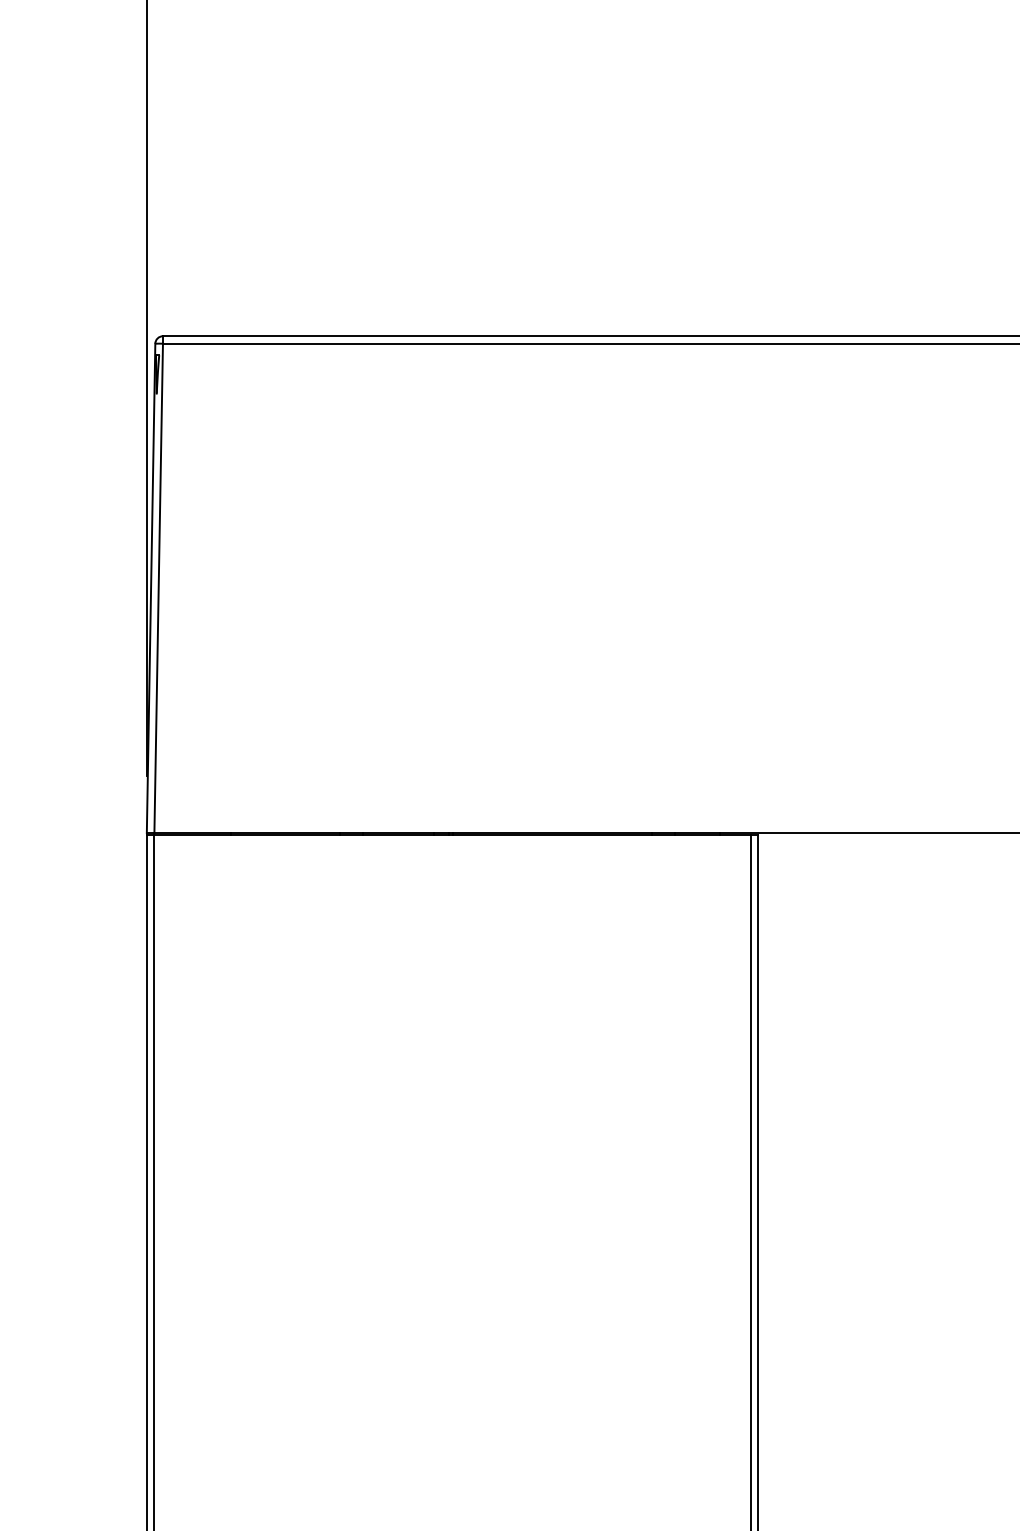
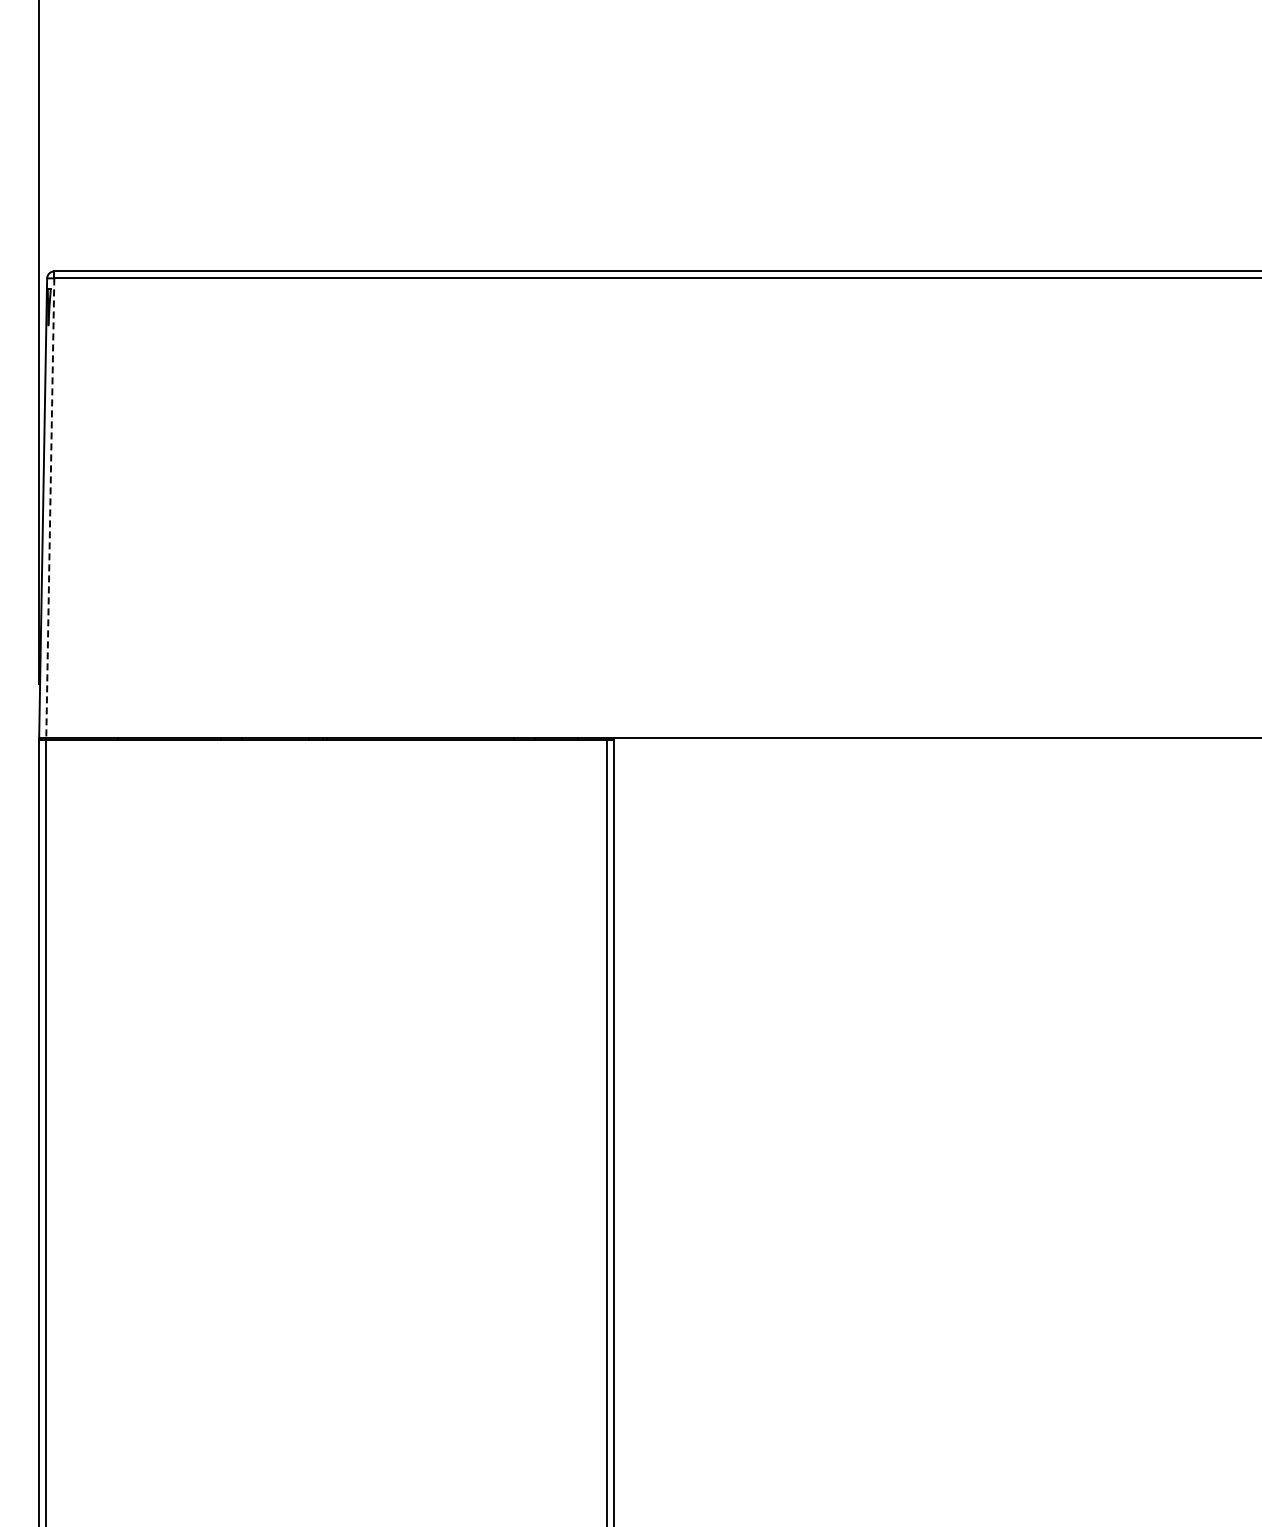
line: (158, 588) -> (50, 508), solid -> dashed

